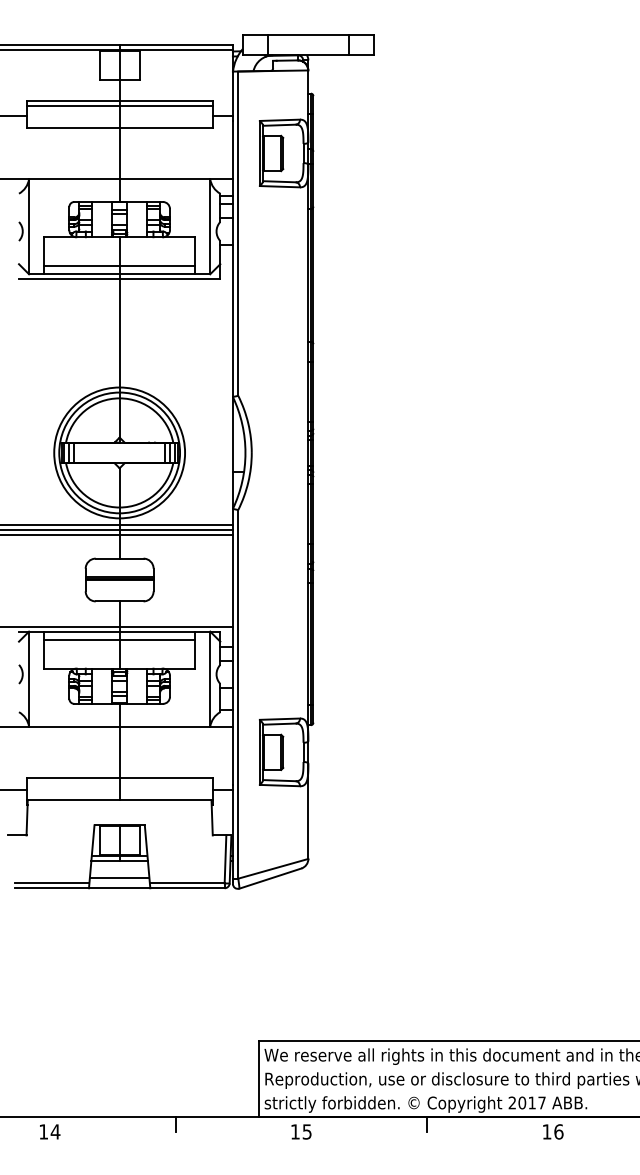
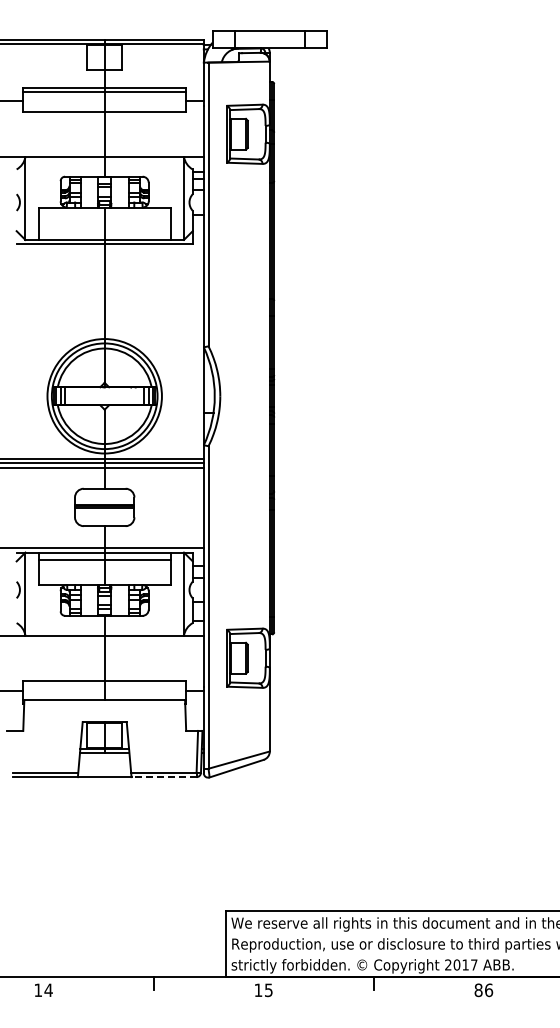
line: (119, 265) -> (104, 232), removed
line: (119, 878) -> (104, 768), removed
line: (187, 888) -> (164, 777), solid -> dashed
text: (546, 1132) -> (478, 990), 16 -> 86

